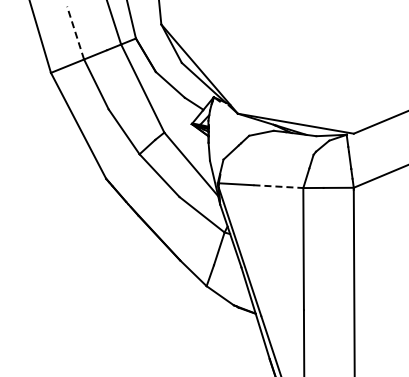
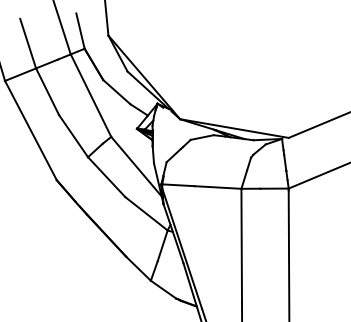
line: (75, 33) -> (28, 44), dashed -> solid
line: (278, 186) -> (218, 187), dashed -> solid

